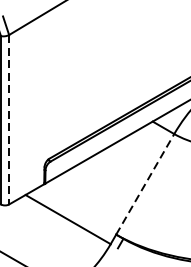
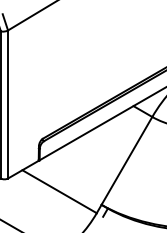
line: (9, 119) -> (8, 104), dashed -> solid
line: (144, 183) -> (126, 160), dashed -> solid

